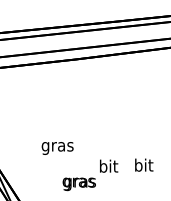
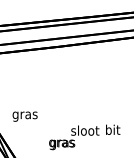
text: (56, 148) -> (24, 116), moved
text: (109, 166) -> (85, 130), bit -> sloot

